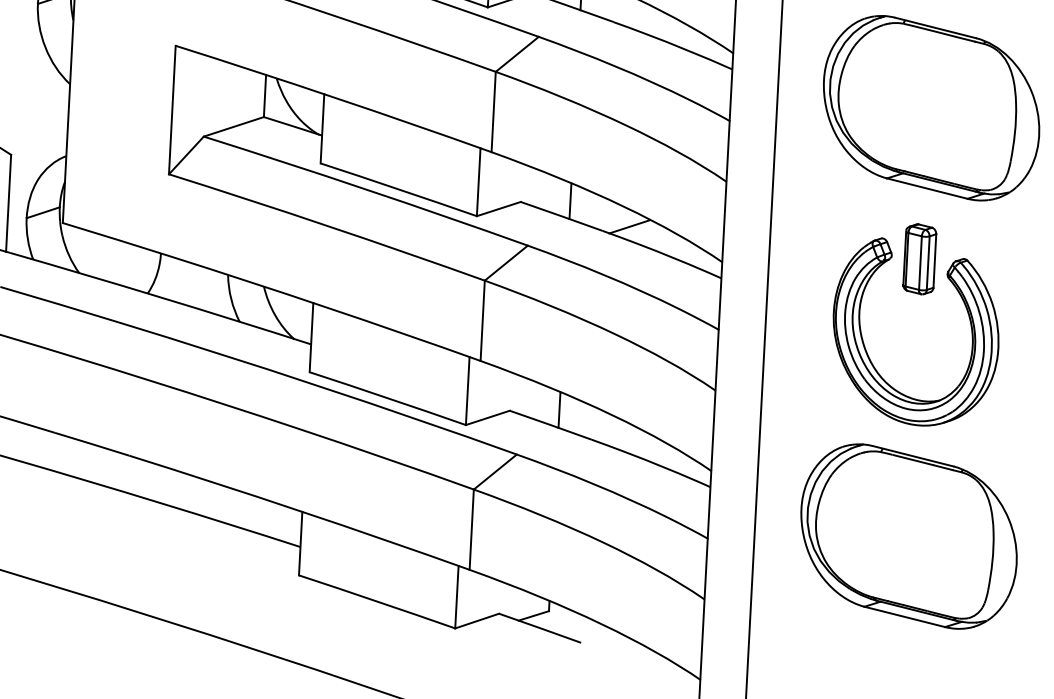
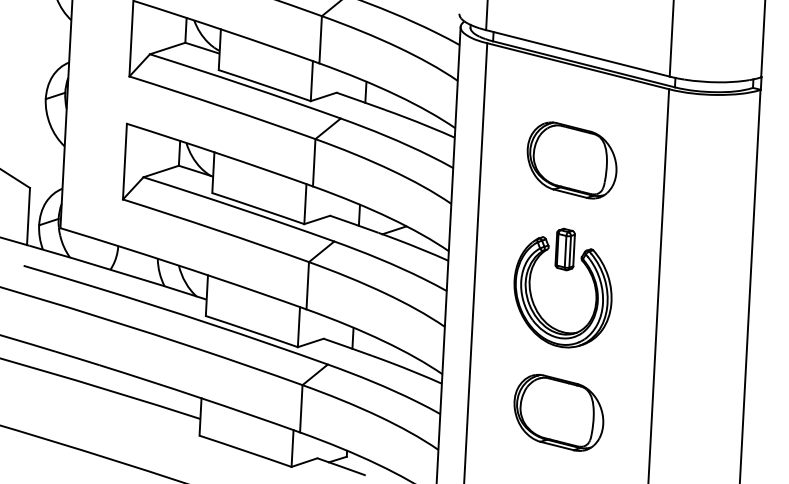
part: (930, 108) -> (571, 160), size x0.7
part: (908, 535) -> (558, 412), size x0.7

